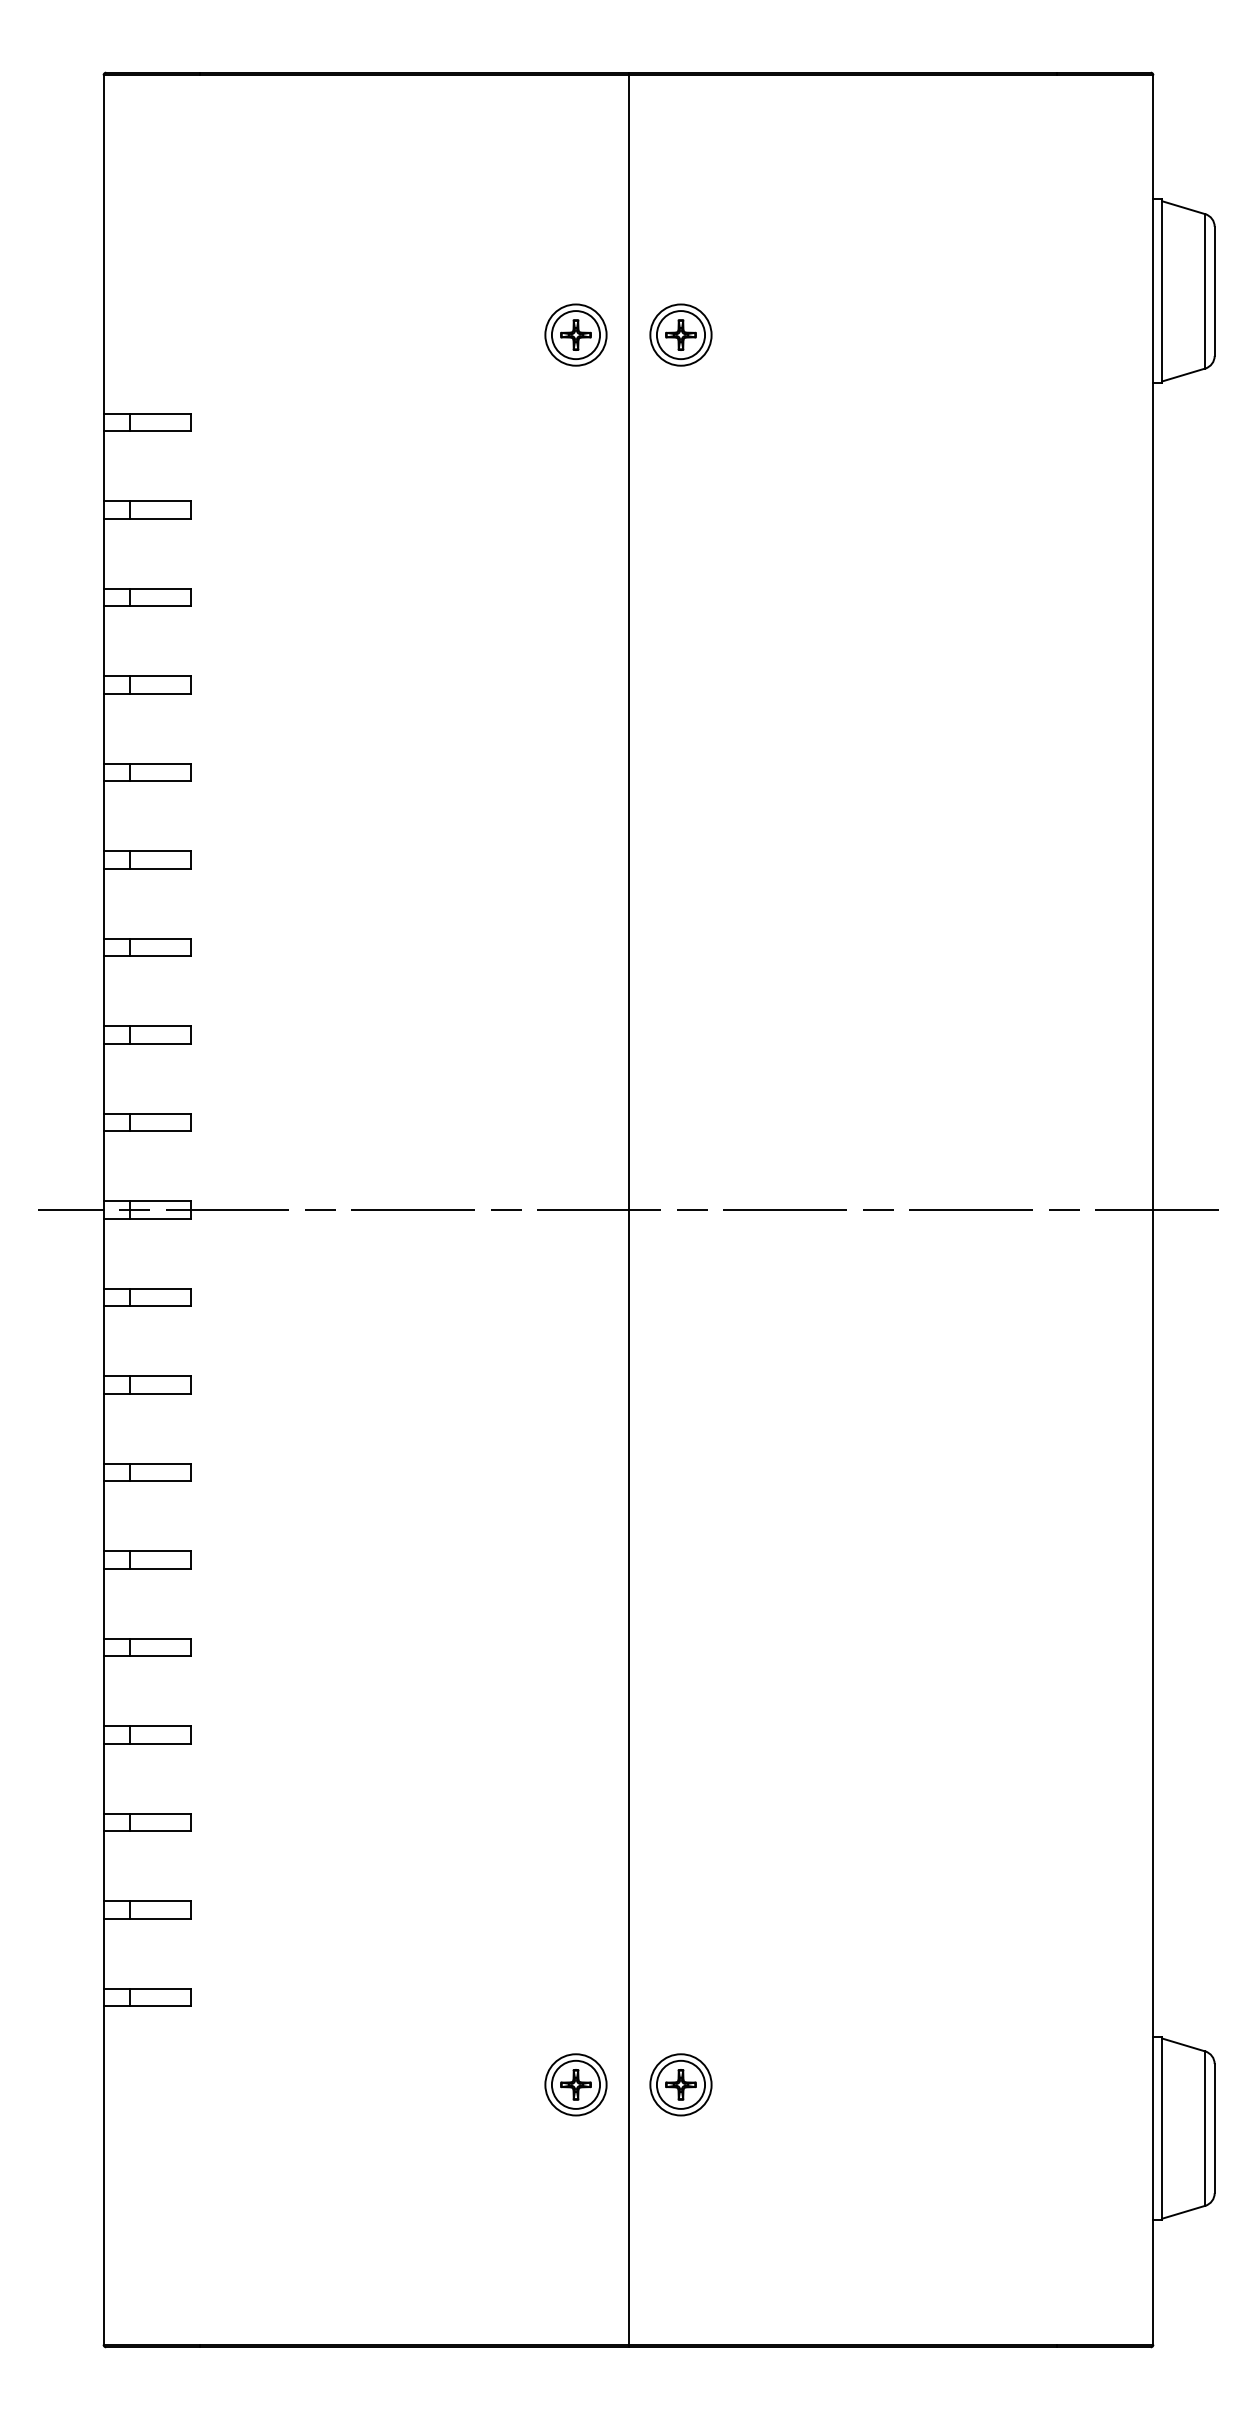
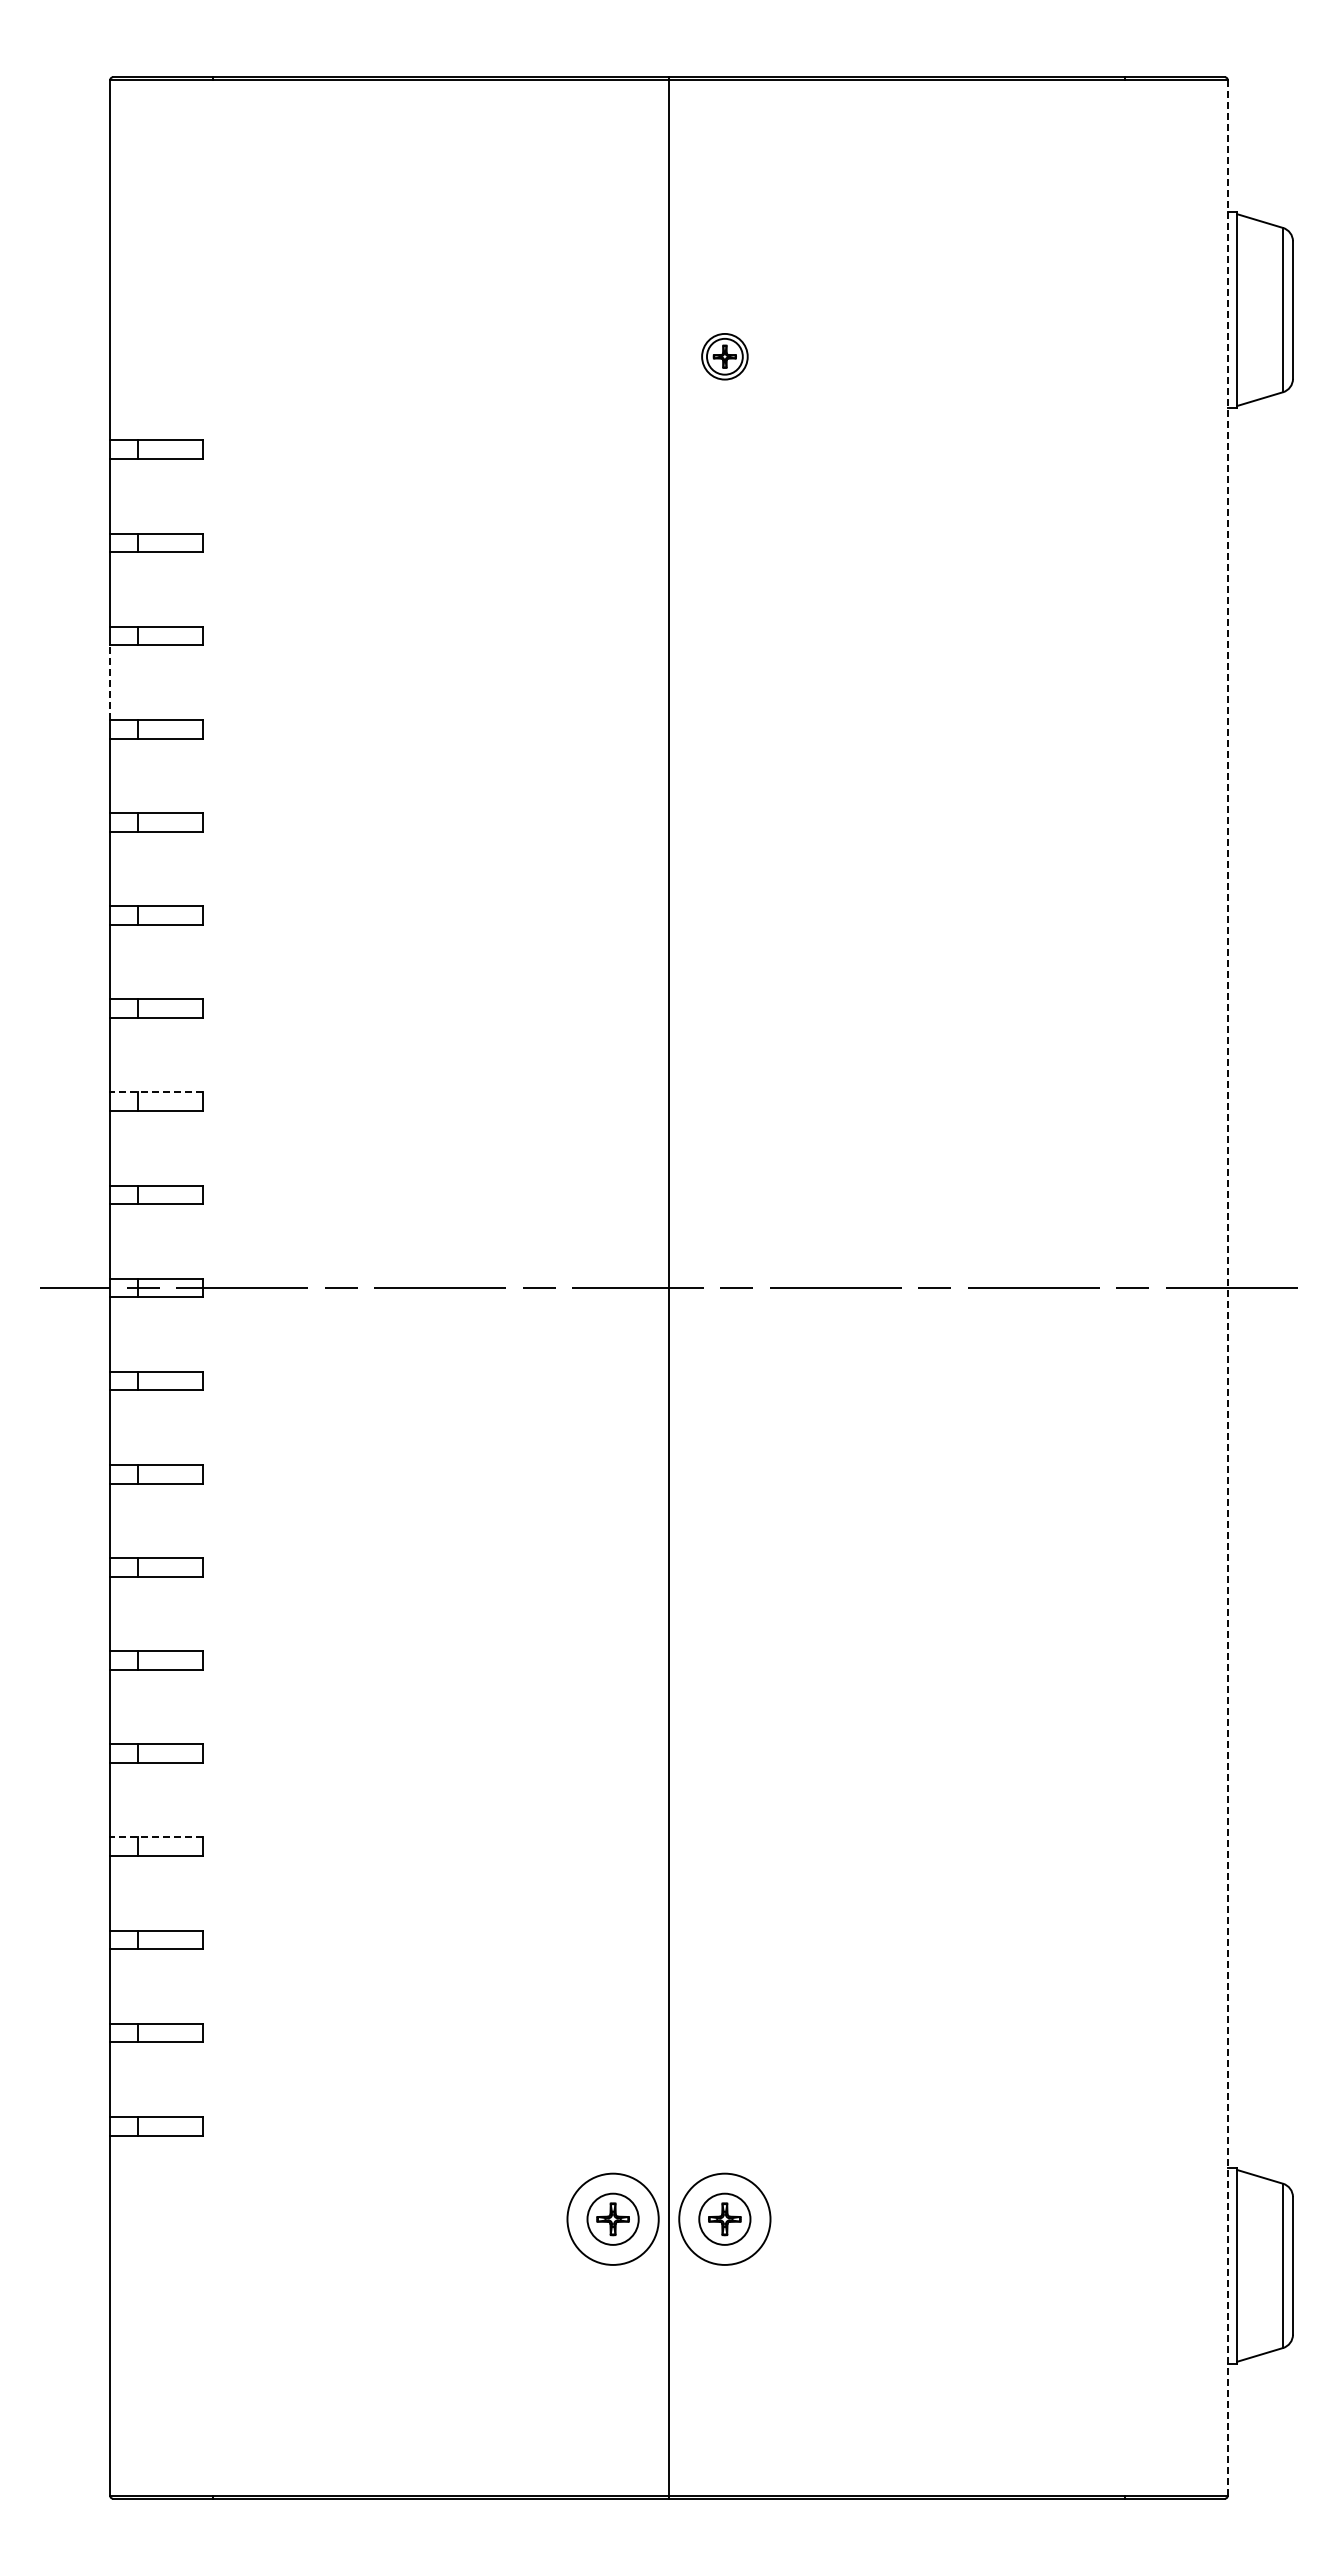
part: (575, 334) -> (612, 356), removed
part: (680, 334) -> (724, 356), size x0.7
line: (103, 641) -> (110, 682), solid -> dashed
line: (147, 1026) -> (156, 1092), solid -> dashed
line: (1153, 1209) -> (1227, 1287), solid -> dashed
line: (147, 1726) -> (156, 1837), solid -> dashed
circle: (575, 2084) -> (612, 2218), size x1.4
circle: (680, 2084) -> (724, 2218), size x1.4

